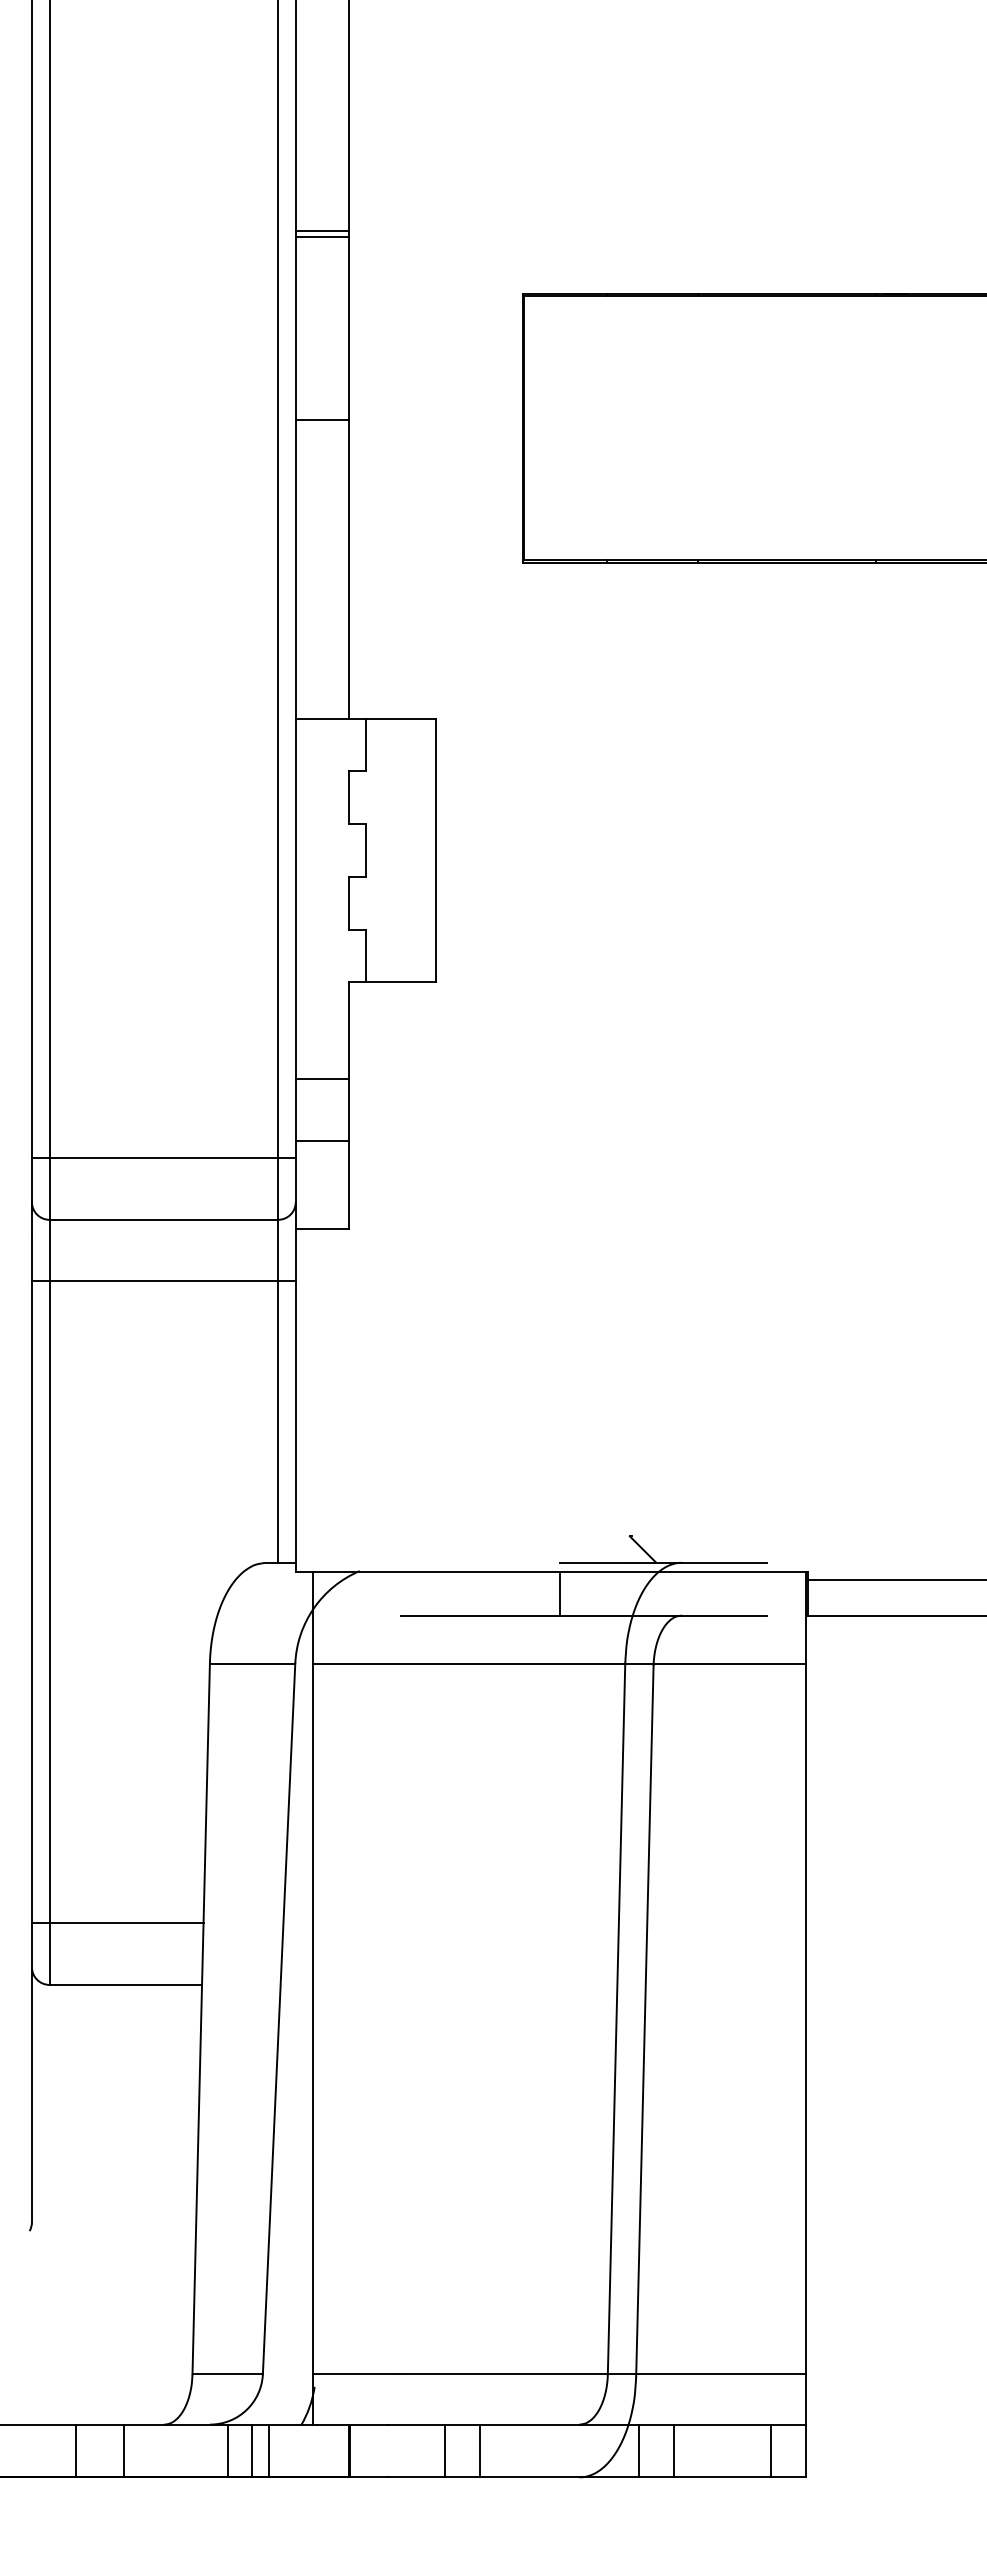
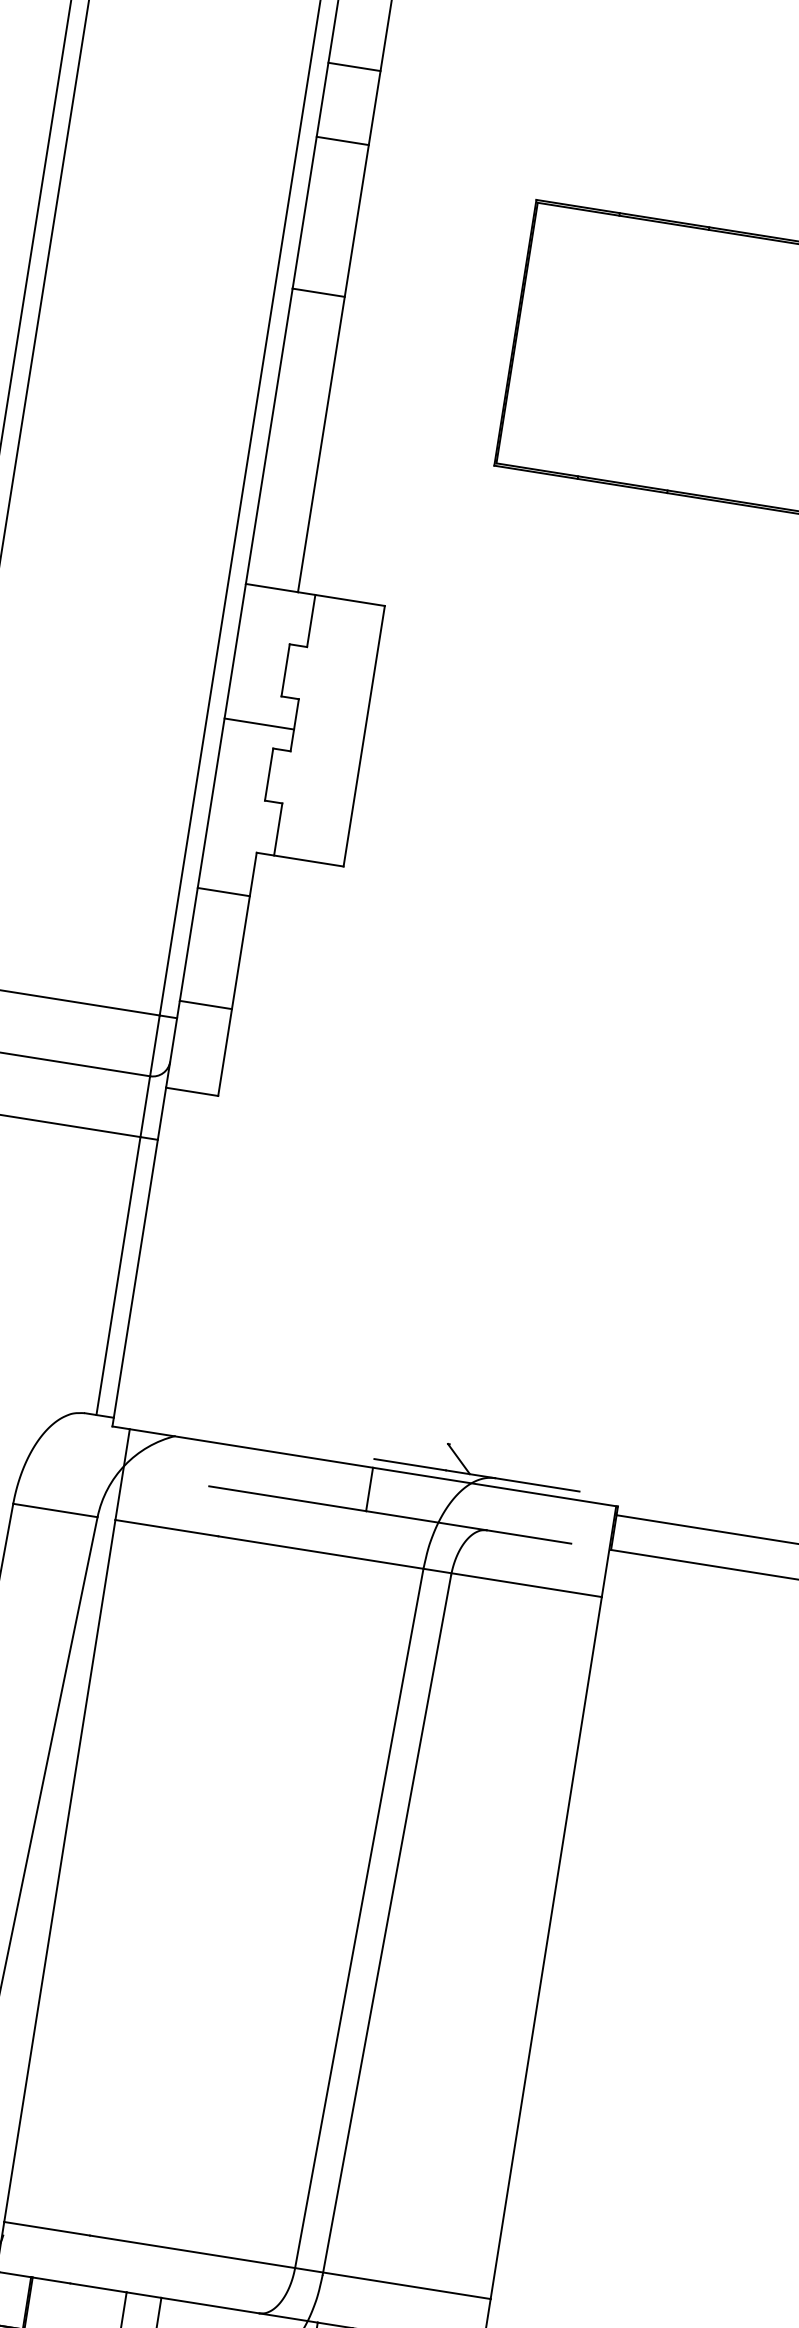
line: (321, 230) -> (342, 140), moved
line: (321, 236) -> (353, 66), moved
line: (330, 854) -> (258, 723), added
line: (321, 1079) -> (223, 892), moved

